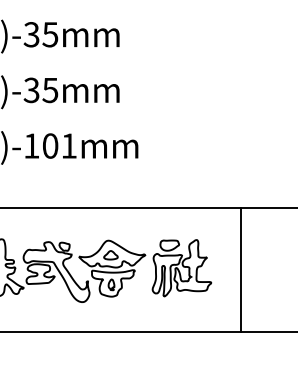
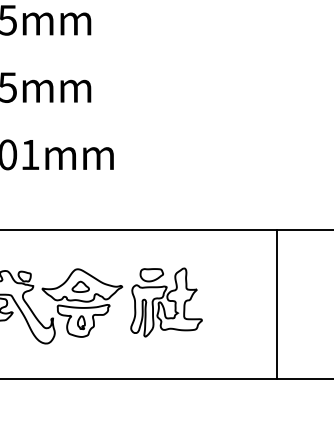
line: (241, 269) -> (277, 304), moved

